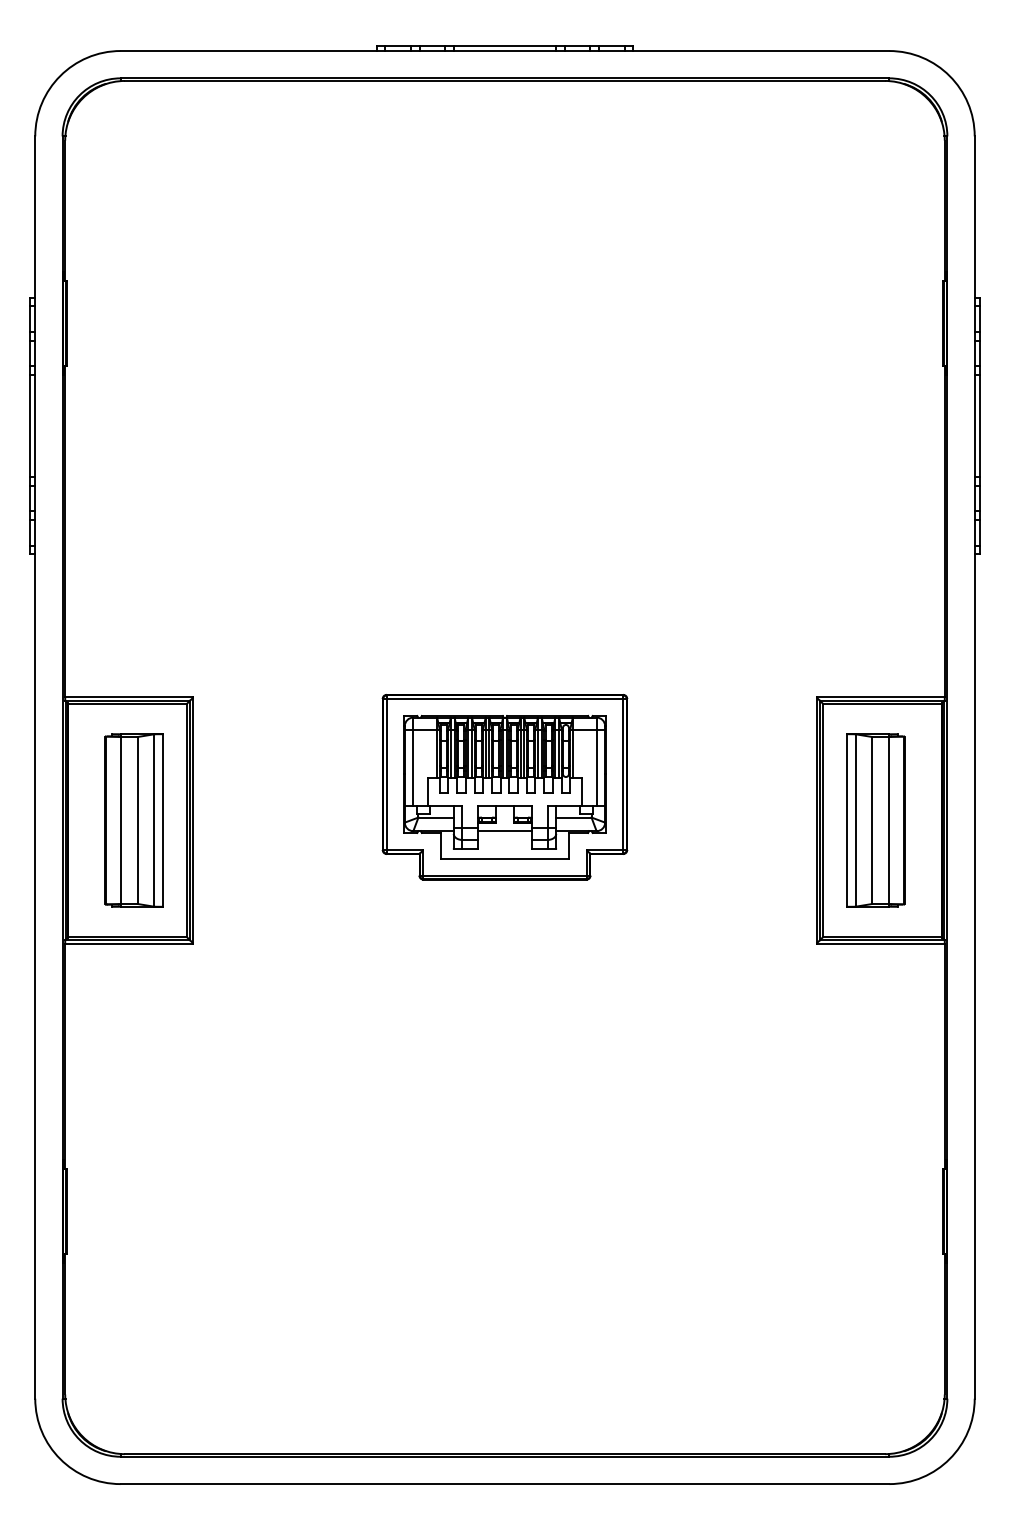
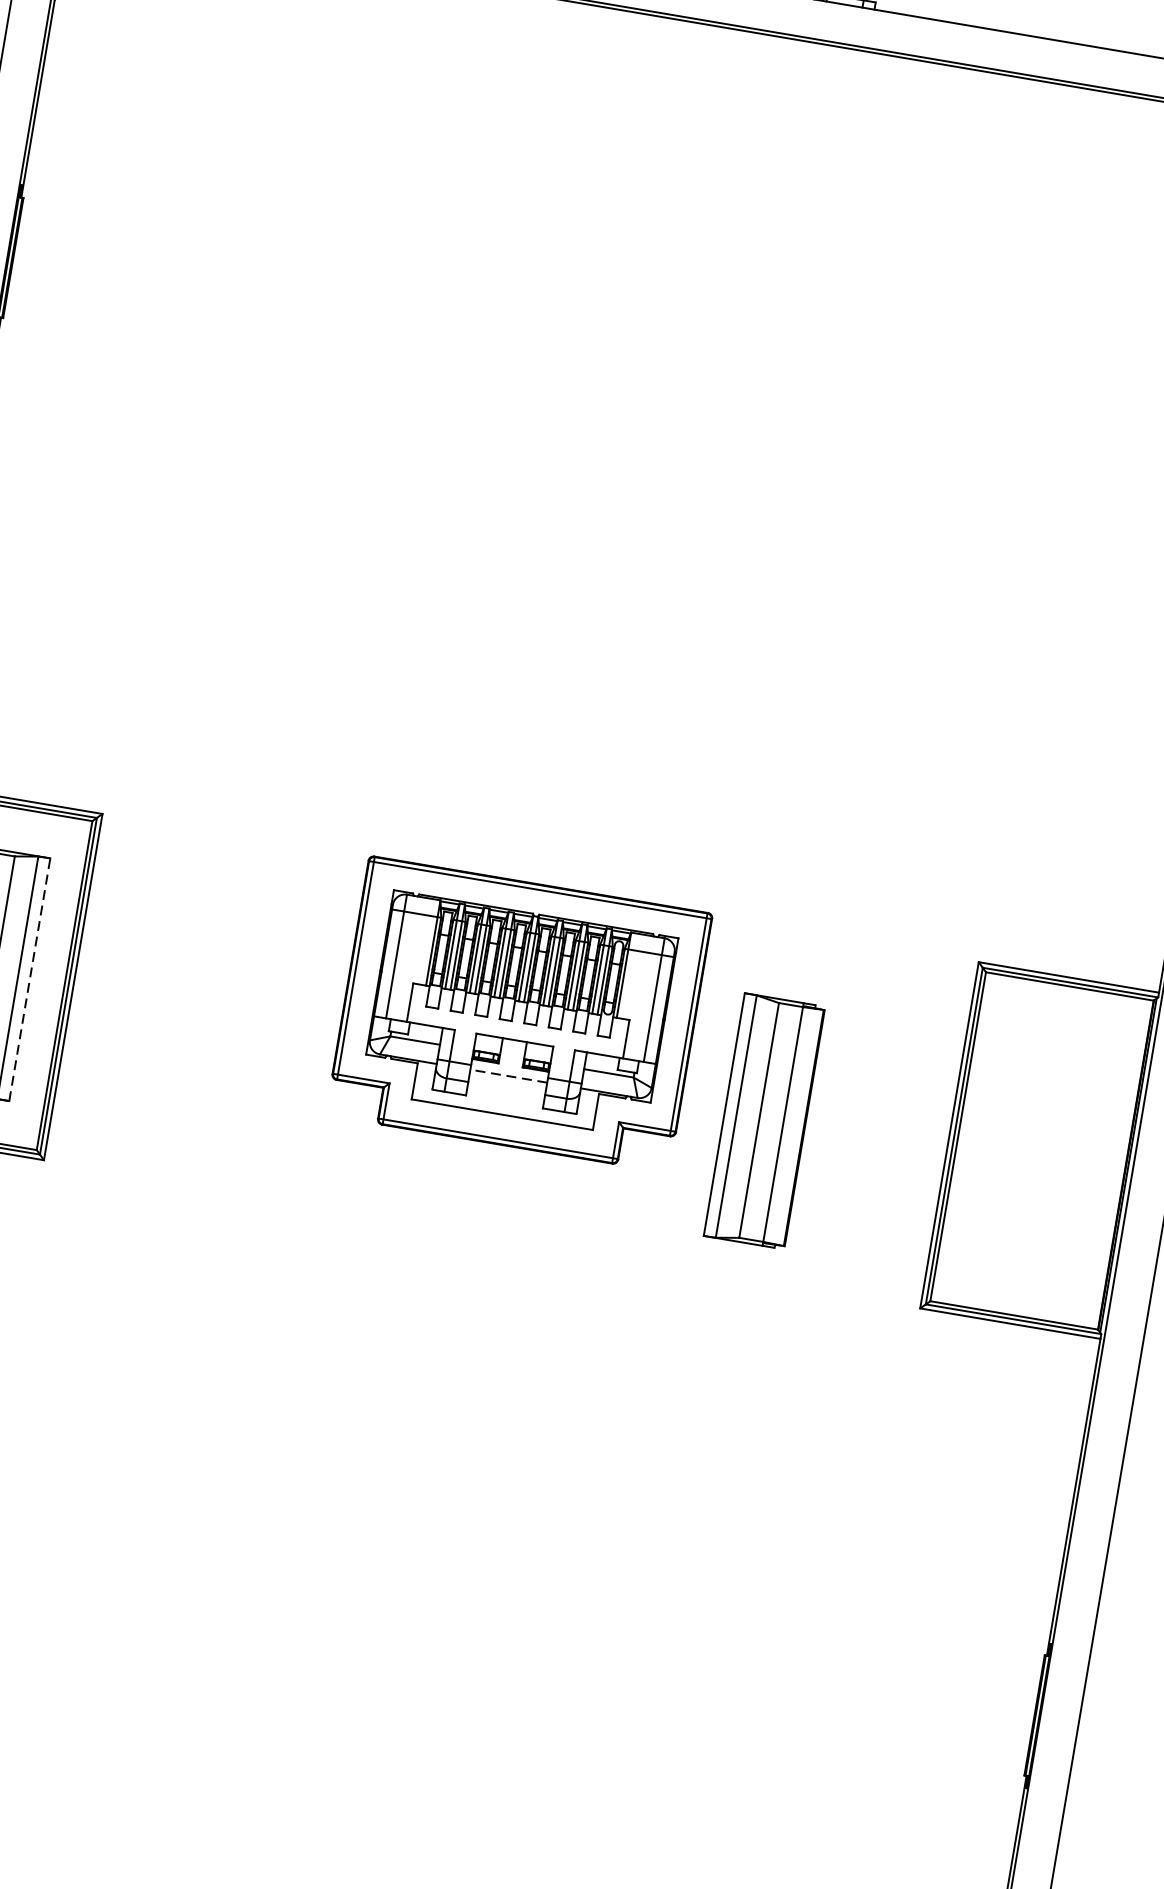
line: (162, 820) -> (29, 979), solid -> dashed
part: (875, 820) -> (763, 1121), moved
line: (504, 831) -> (508, 1076), solid -> dashed

